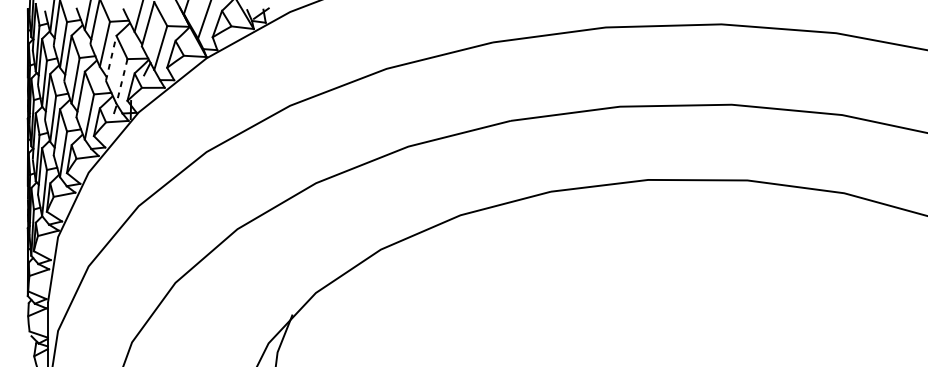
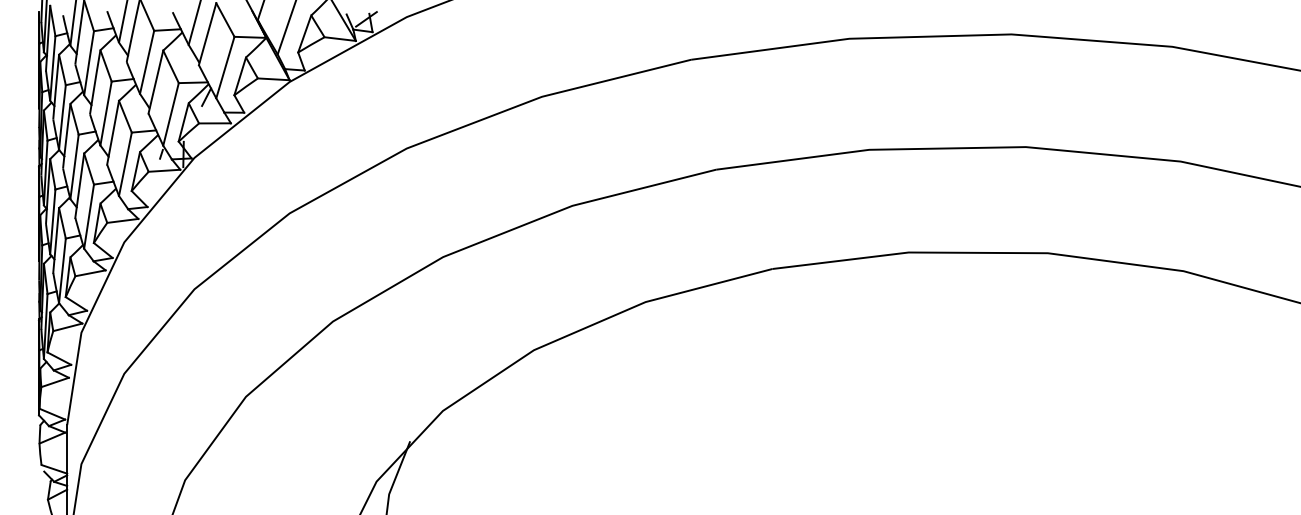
line: (111, 57) -> (156, 81), dashed -> solid
line: (121, 81) -> (170, 114), dashed -> solid

